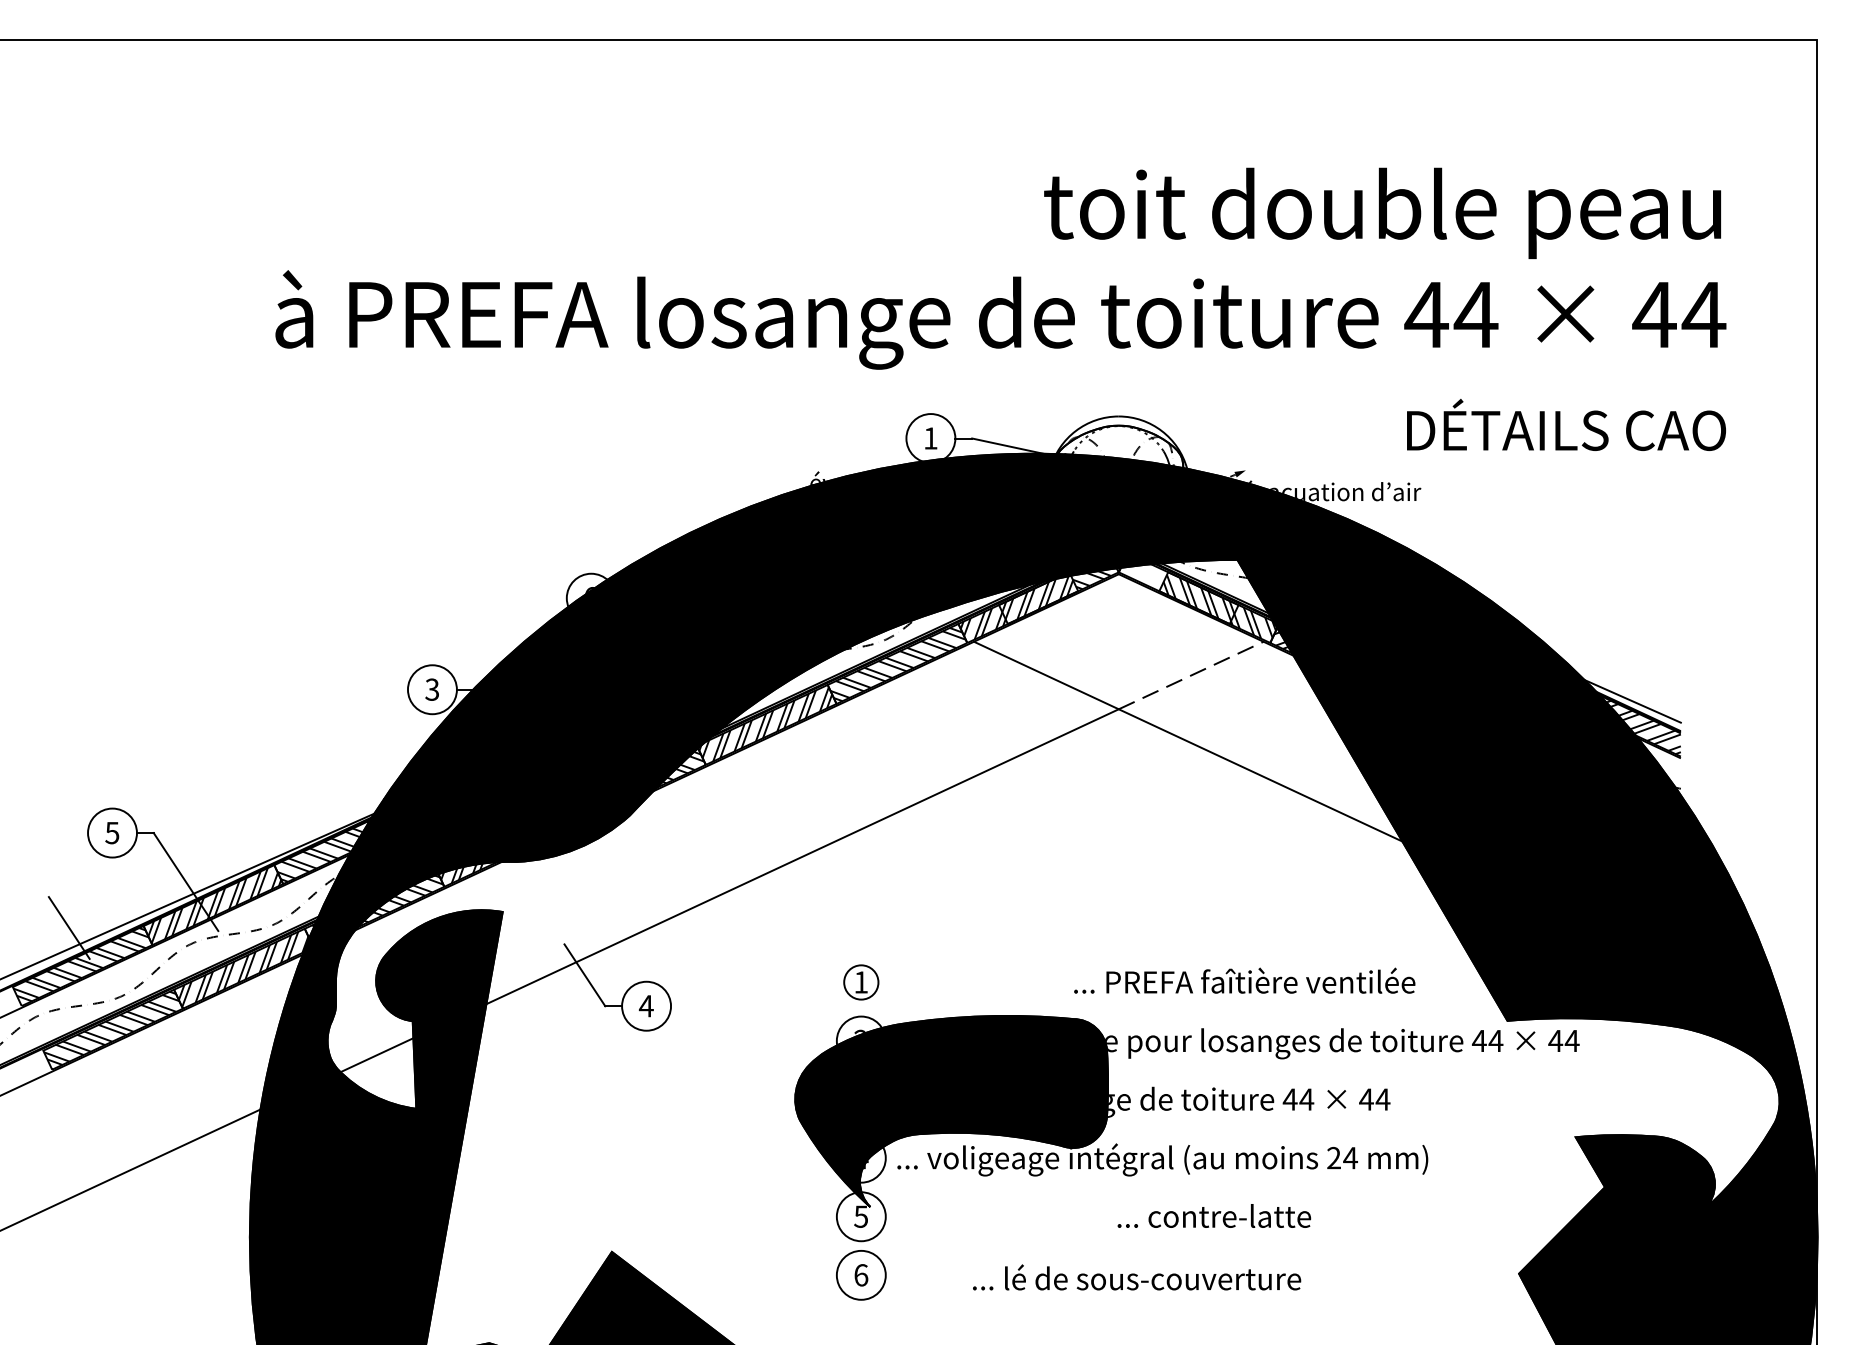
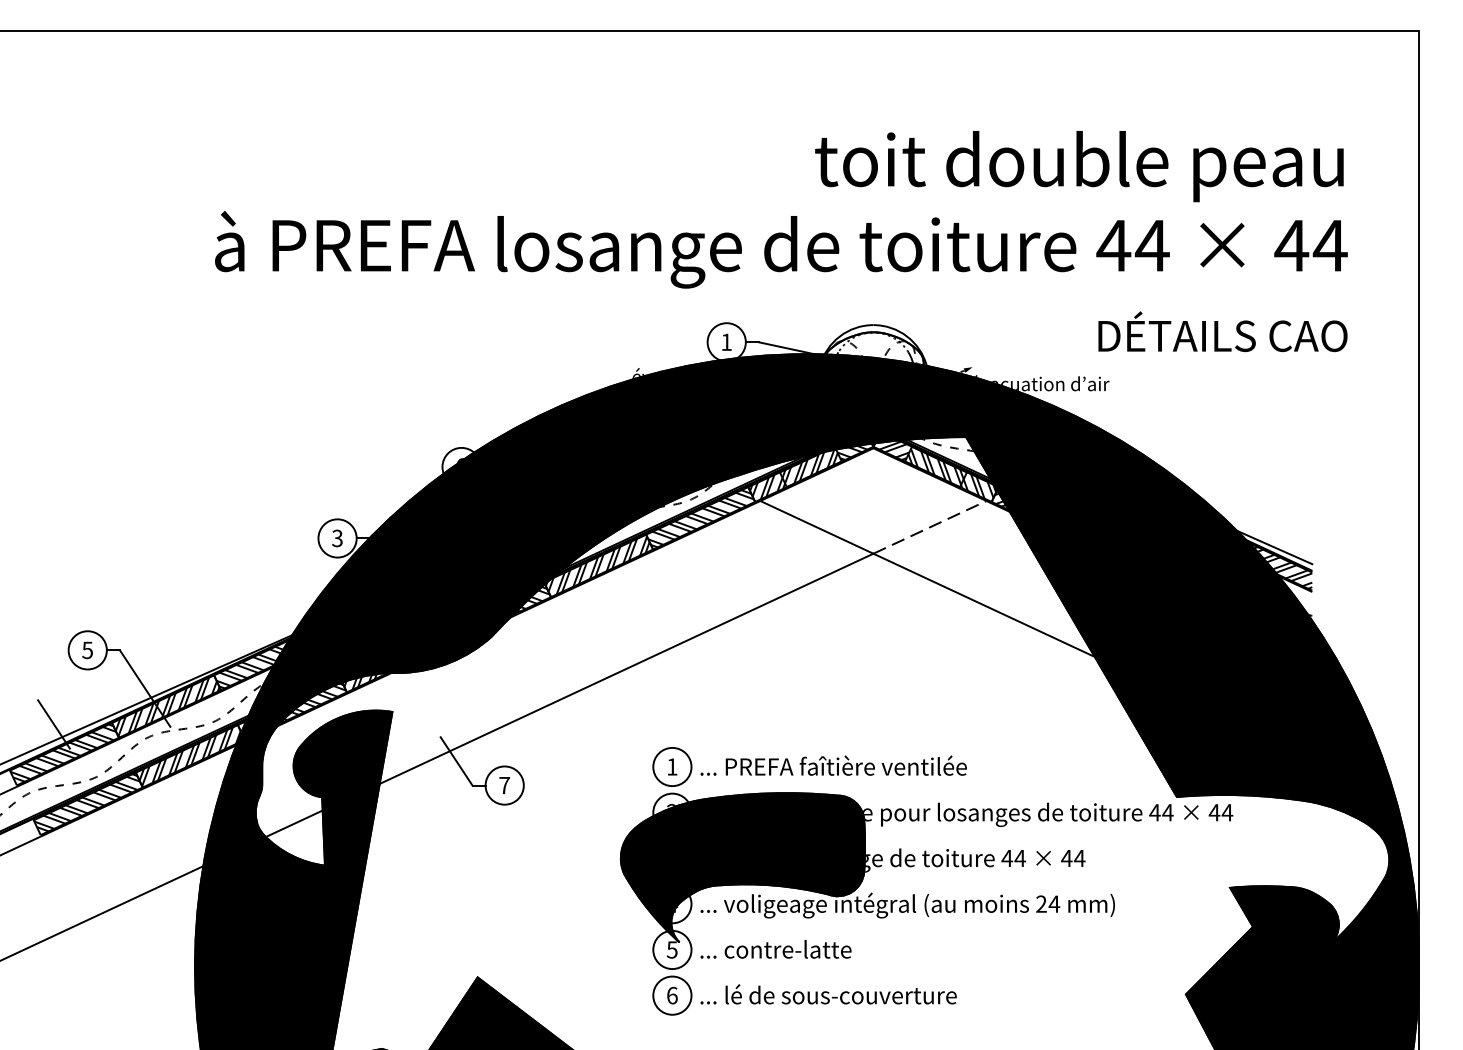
hatch: (1143, 571) -> (892, 446), added
text: (1244, 980) -> (833, 765), moved
circle: (861, 981) -> (672, 766), size x1.43
text: (646, 1006) -> (504, 785), 4 -> 7
text: (1213, 1216) -> (775, 949), moved
text: (1136, 1277) -> (828, 994), moved

